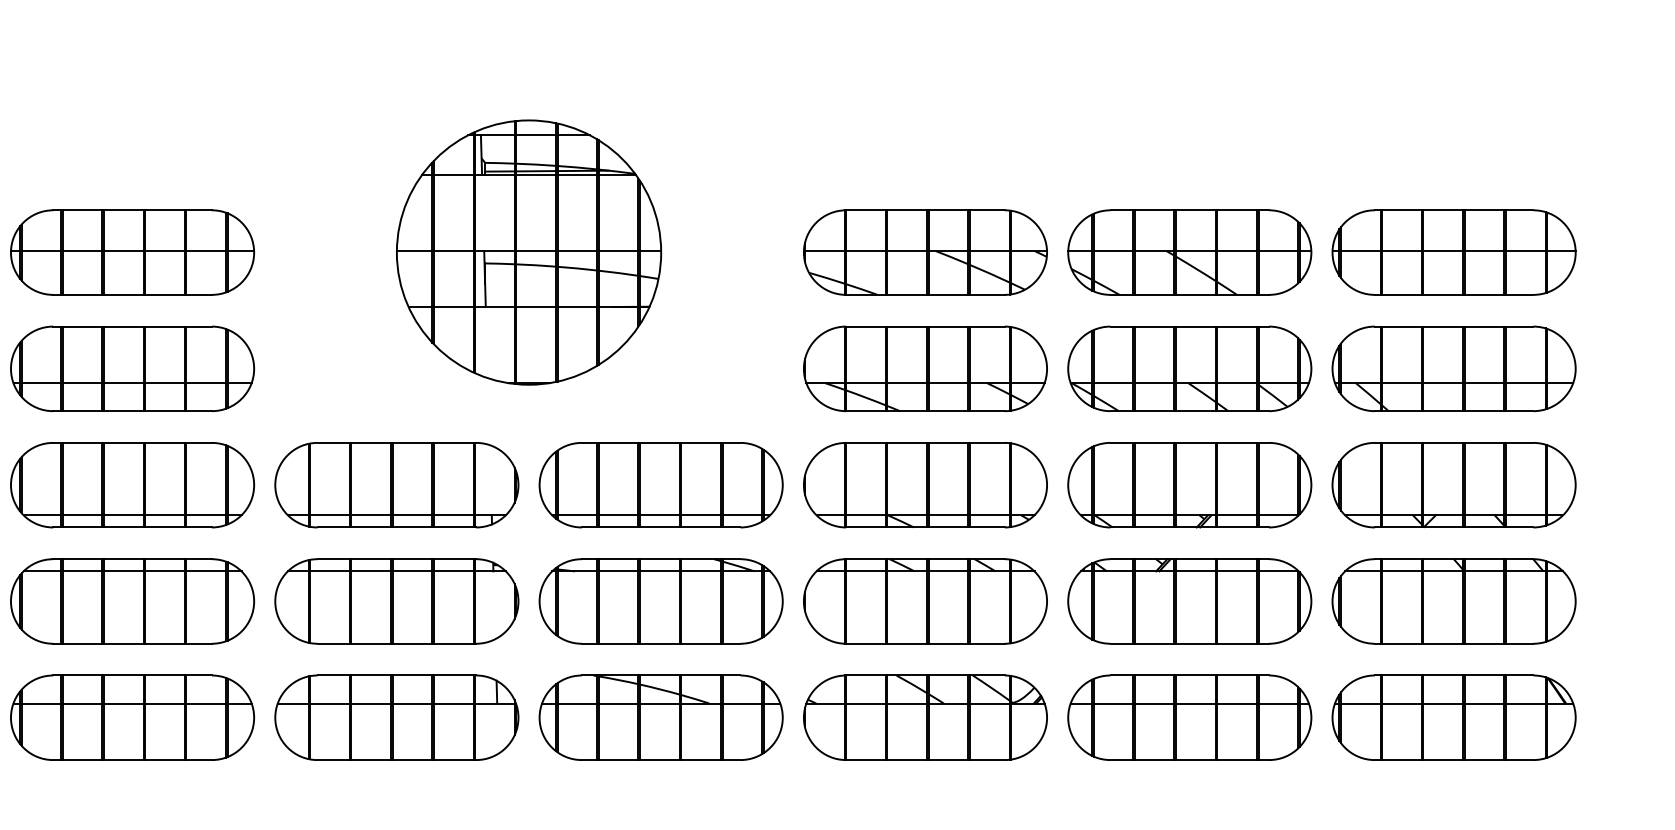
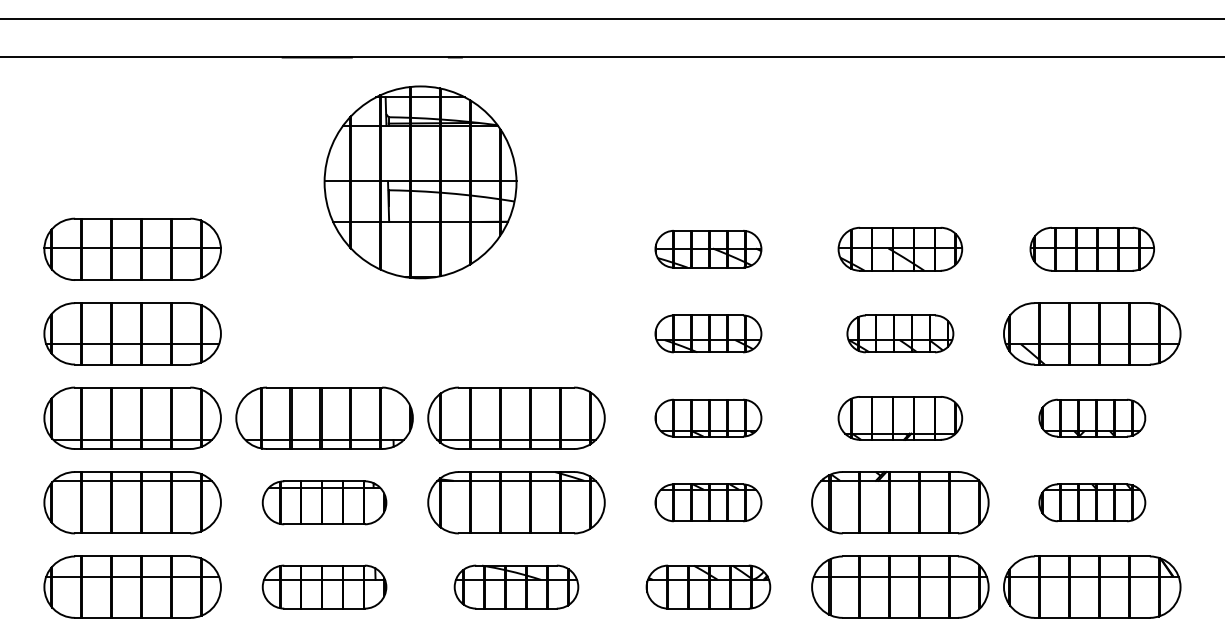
part: (925, 251) -> (708, 248), size x0.6
part: (1190, 251) -> (900, 248), size x0.7
part: (1454, 251) -> (1092, 248), size x0.7
part: (528, 252) -> (420, 182), moved
part: (925, 368) -> (708, 333), size x0.6
part: (1190, 368) -> (900, 333), size x0.6
part: (925, 484) -> (708, 417), size x0.6
part: (1454, 484) -> (1092, 417), size x0.6
part: (1190, 485) -> (900, 418), size x0.7
part: (396, 601) -> (324, 502), size x0.7
part: (925, 601) -> (708, 502), size x0.6
part: (1454, 601) -> (1092, 502), size x0.6
part: (396, 716) -> (324, 586), size x0.7
part: (661, 716) -> (516, 586), size x0.7
part: (925, 716) -> (708, 586), size x0.7

